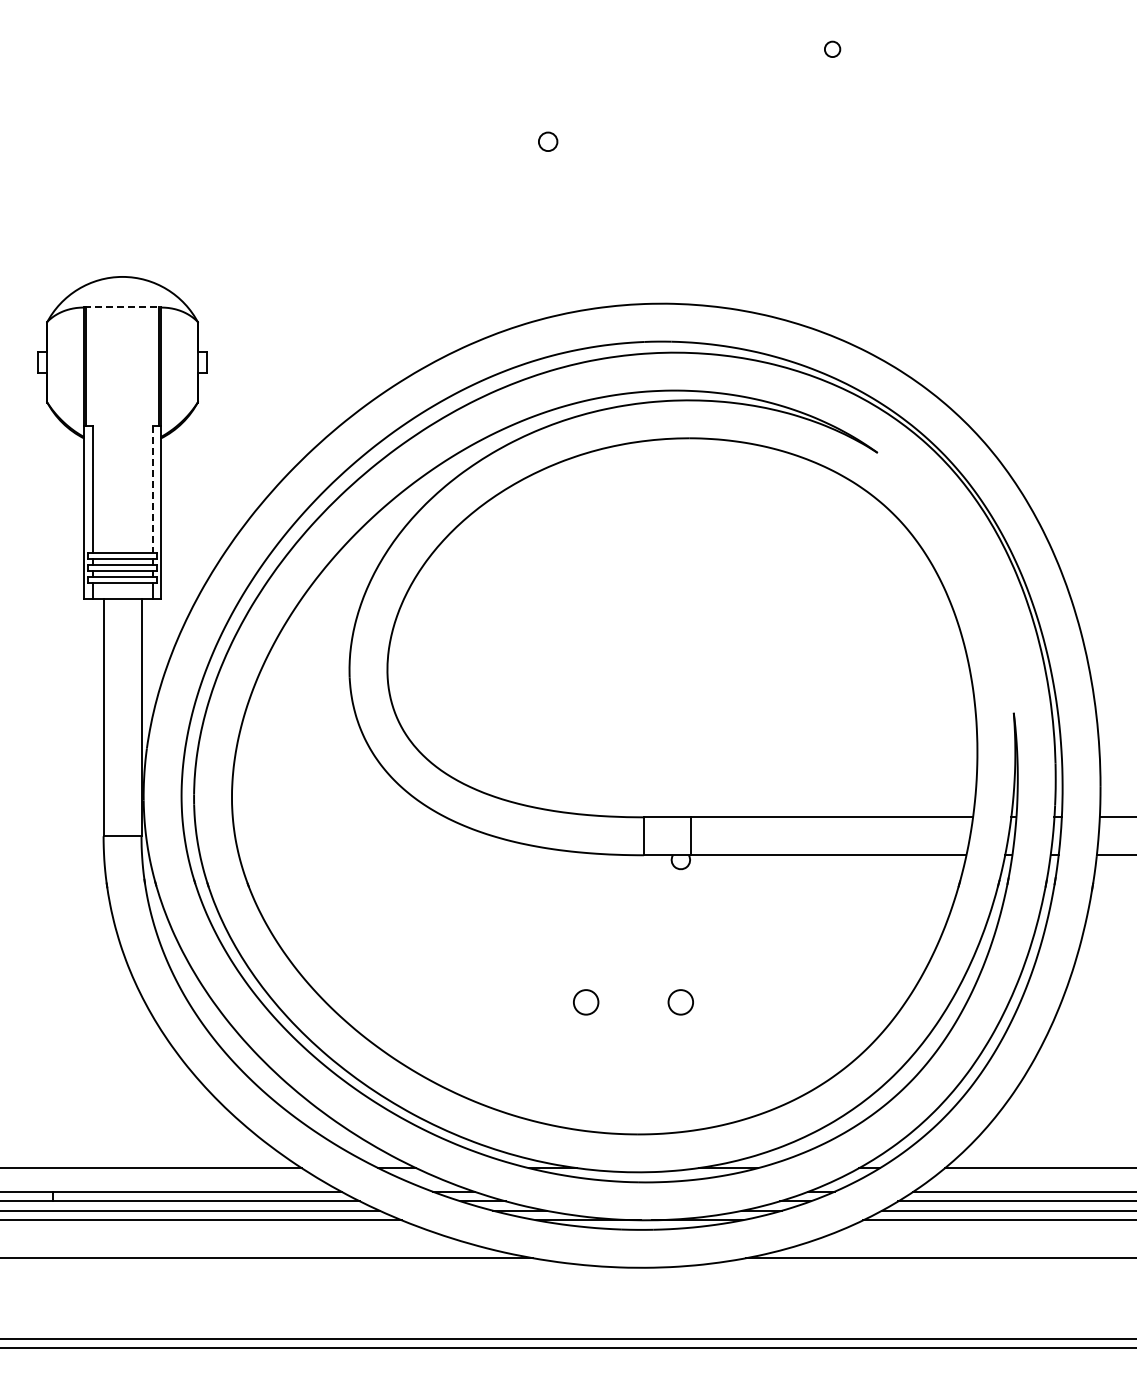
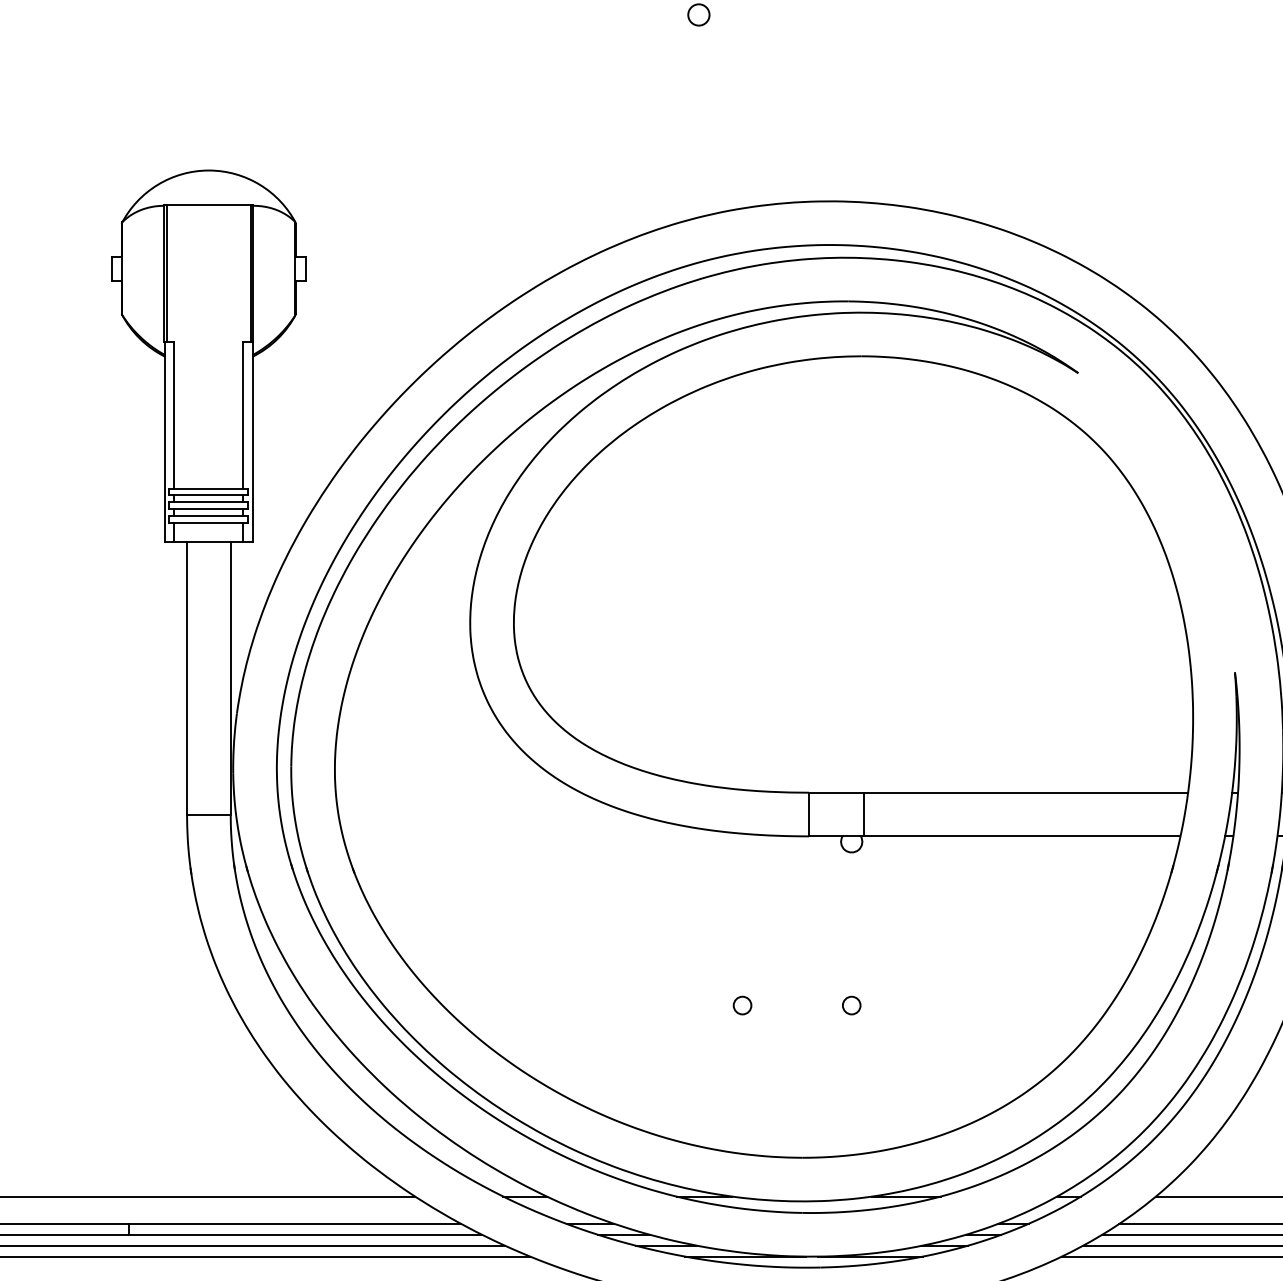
line: (122, 307) -> (208, 205), dashed -> solid
line: (152, 489) -> (243, 415), dashed -> solid
circle: (585, 1001) -> (741, 1004), size x0.62
circle: (680, 1001) -> (851, 1004), size x0.62

